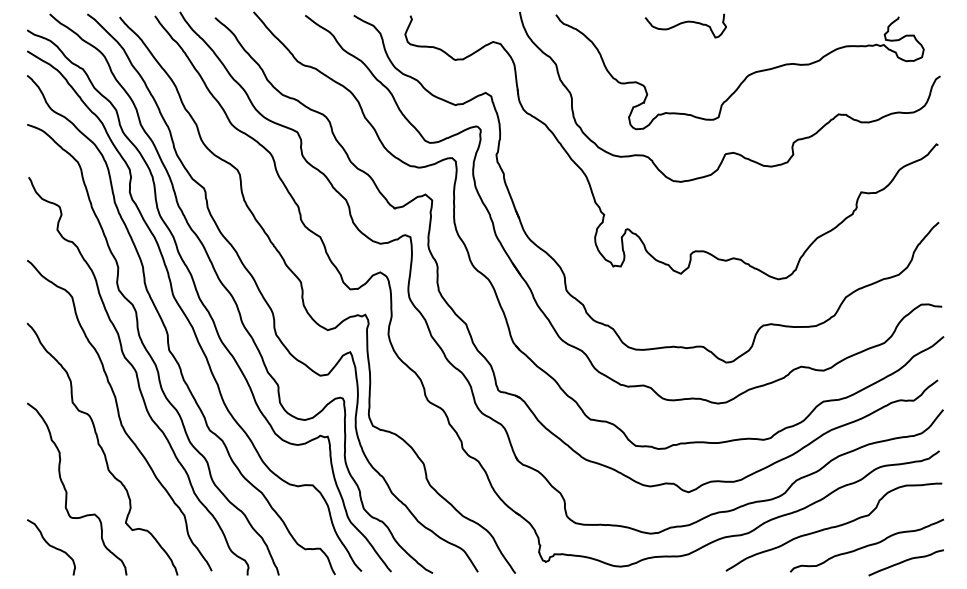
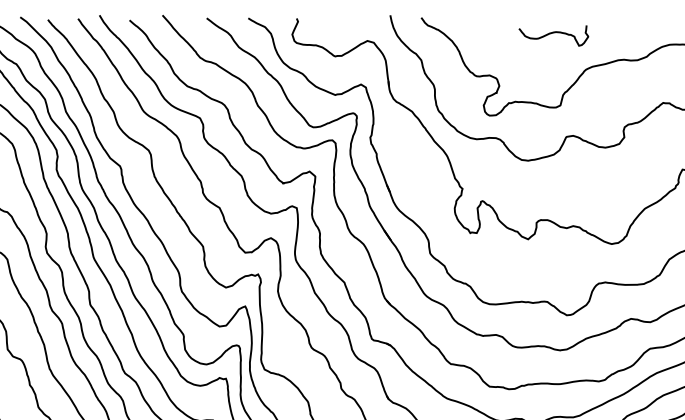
curve: (684, 23) -> (552, 33), moved

